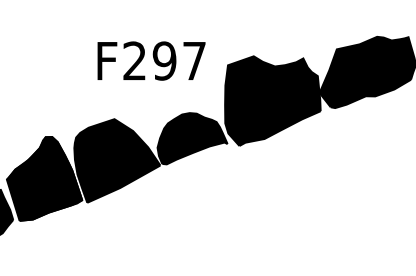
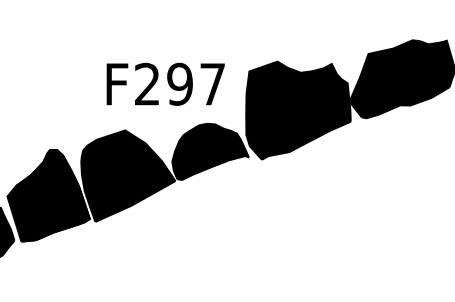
text: (151, 60) -> (165, 83), moved

